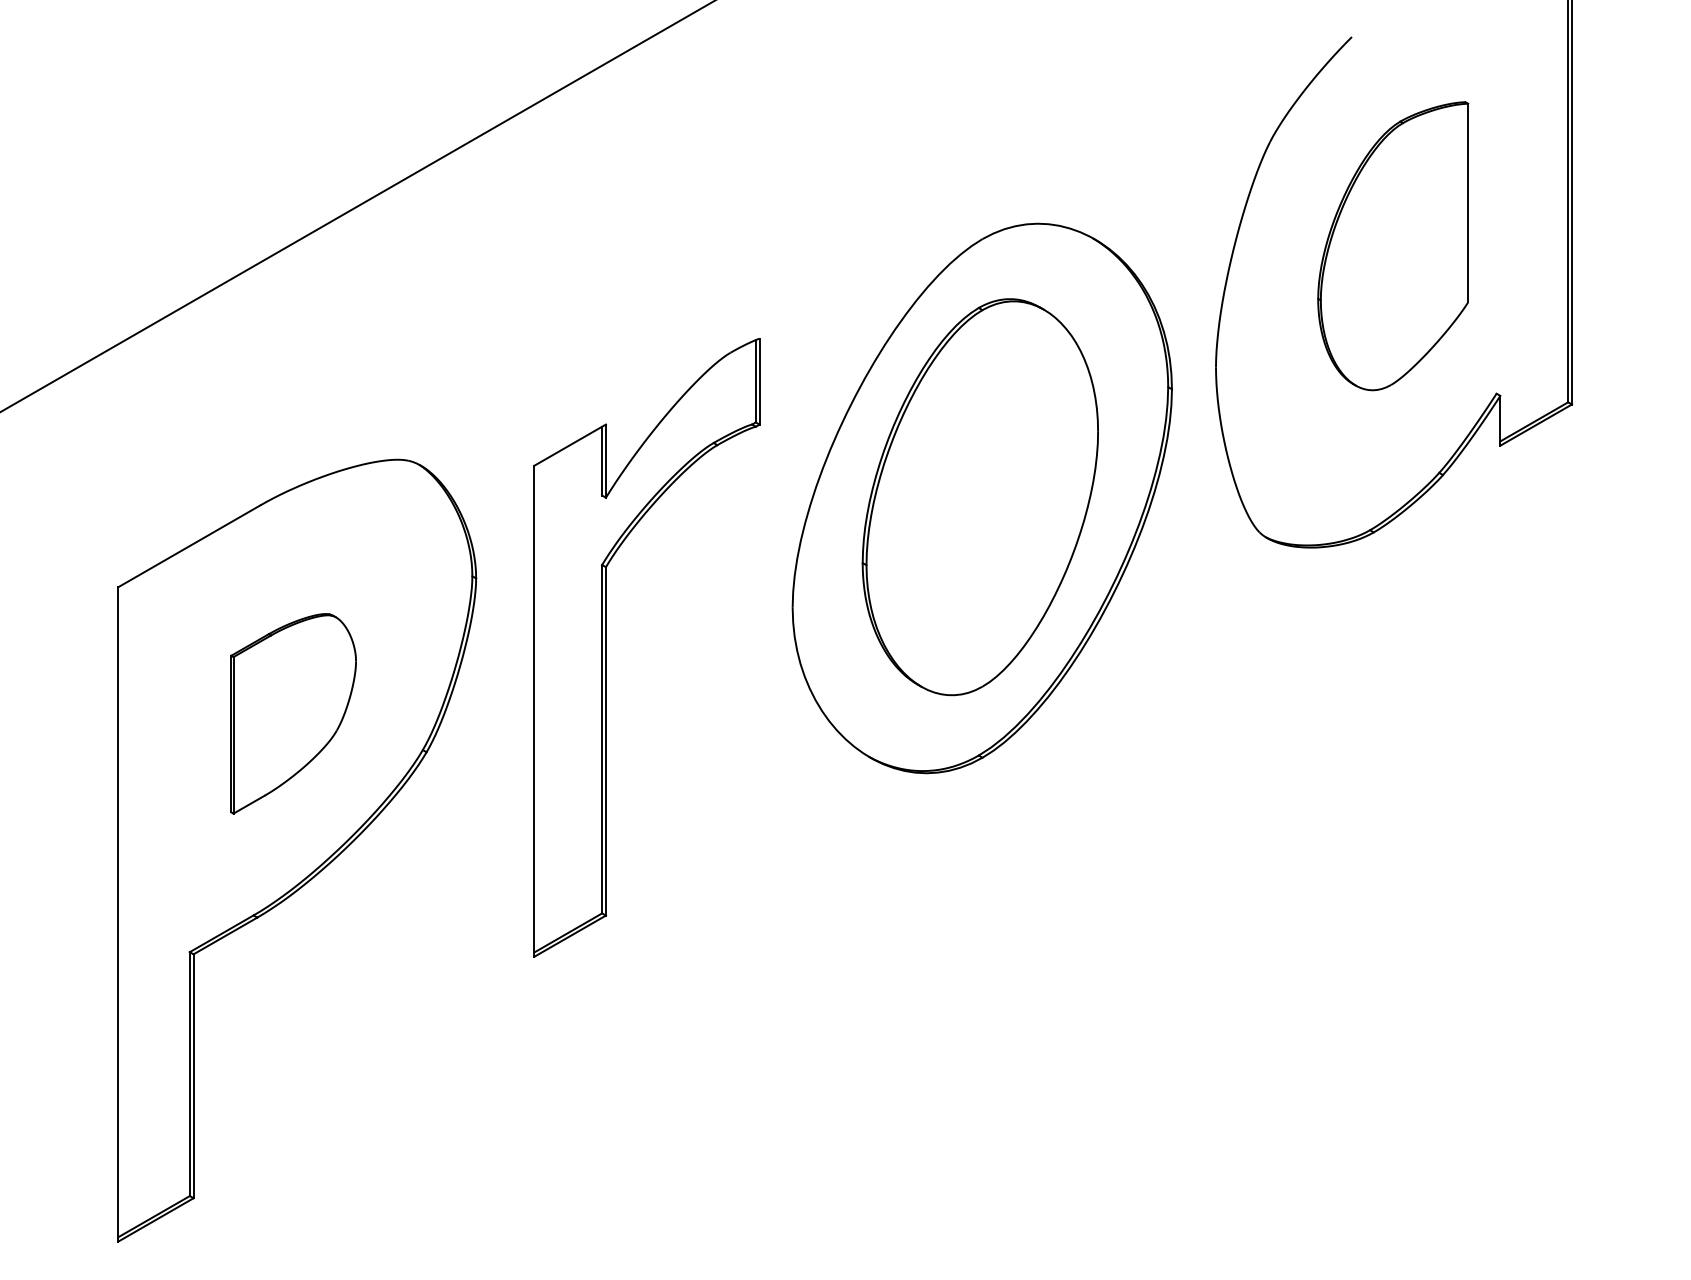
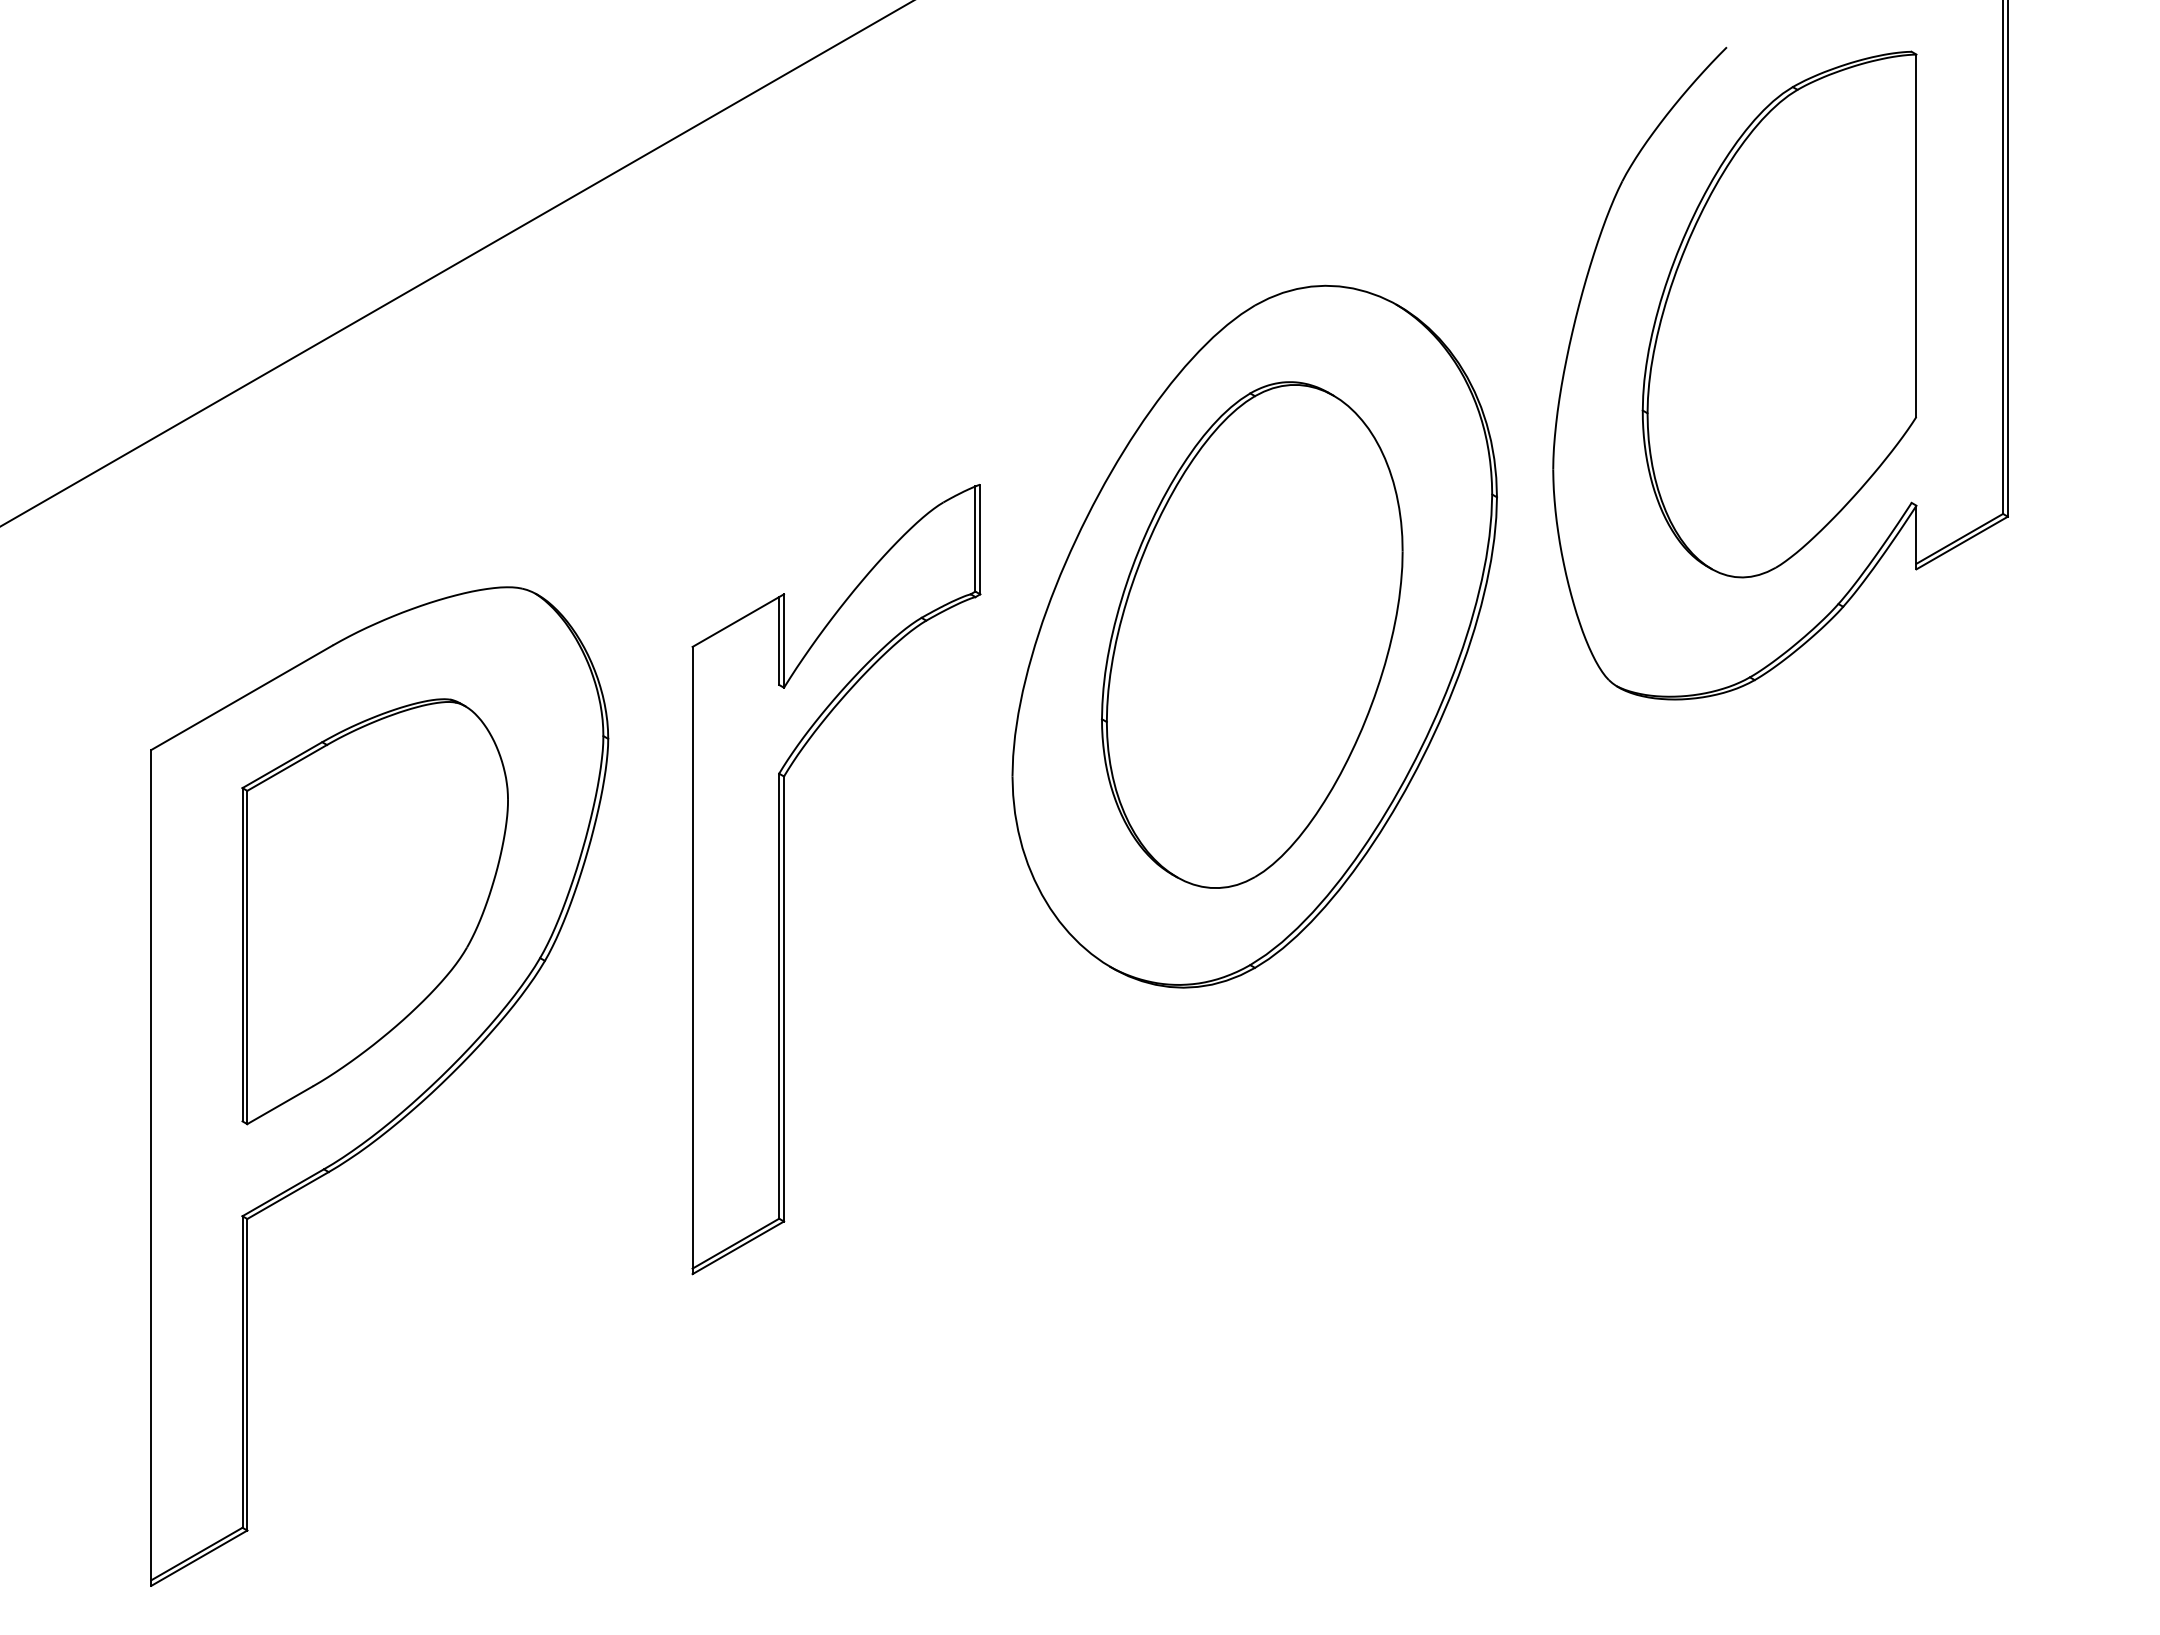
part: (1393, 246) -> (1779, 314), size x1.43
part: (606, 647) -> (784, 879), moved
part: (293, 713) -> (374, 911), size x1.67

